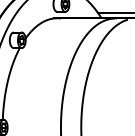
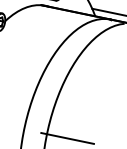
line: (99, 127) -> (67, 138), added

